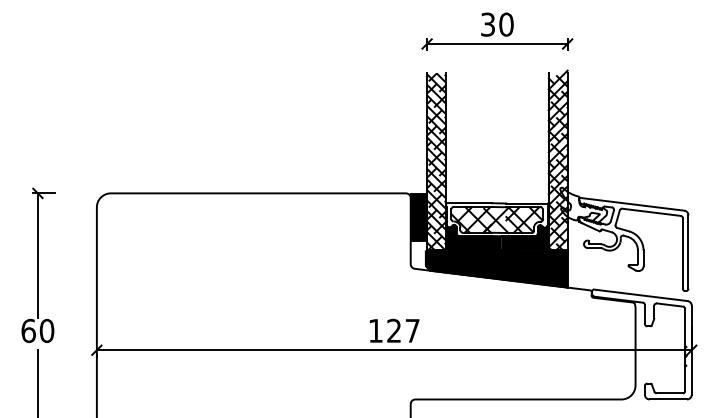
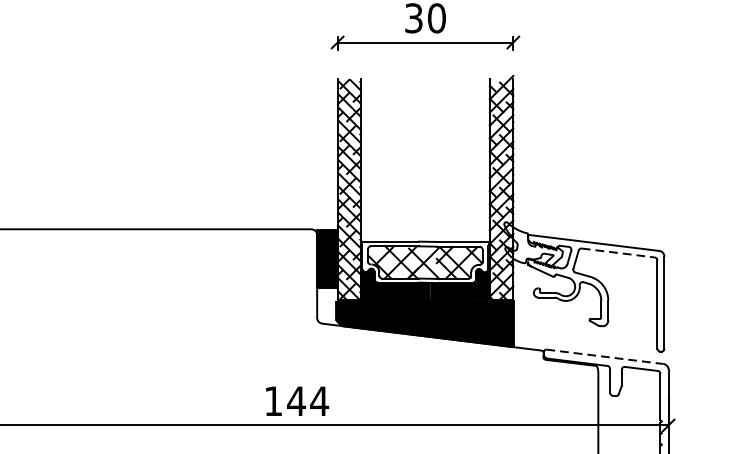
line: (652, 212) -> (619, 253), solid -> dashed
line: (641, 295) -> (605, 357), solid -> dashed
text: (403, 330) -> (308, 400), 127 -> 144

